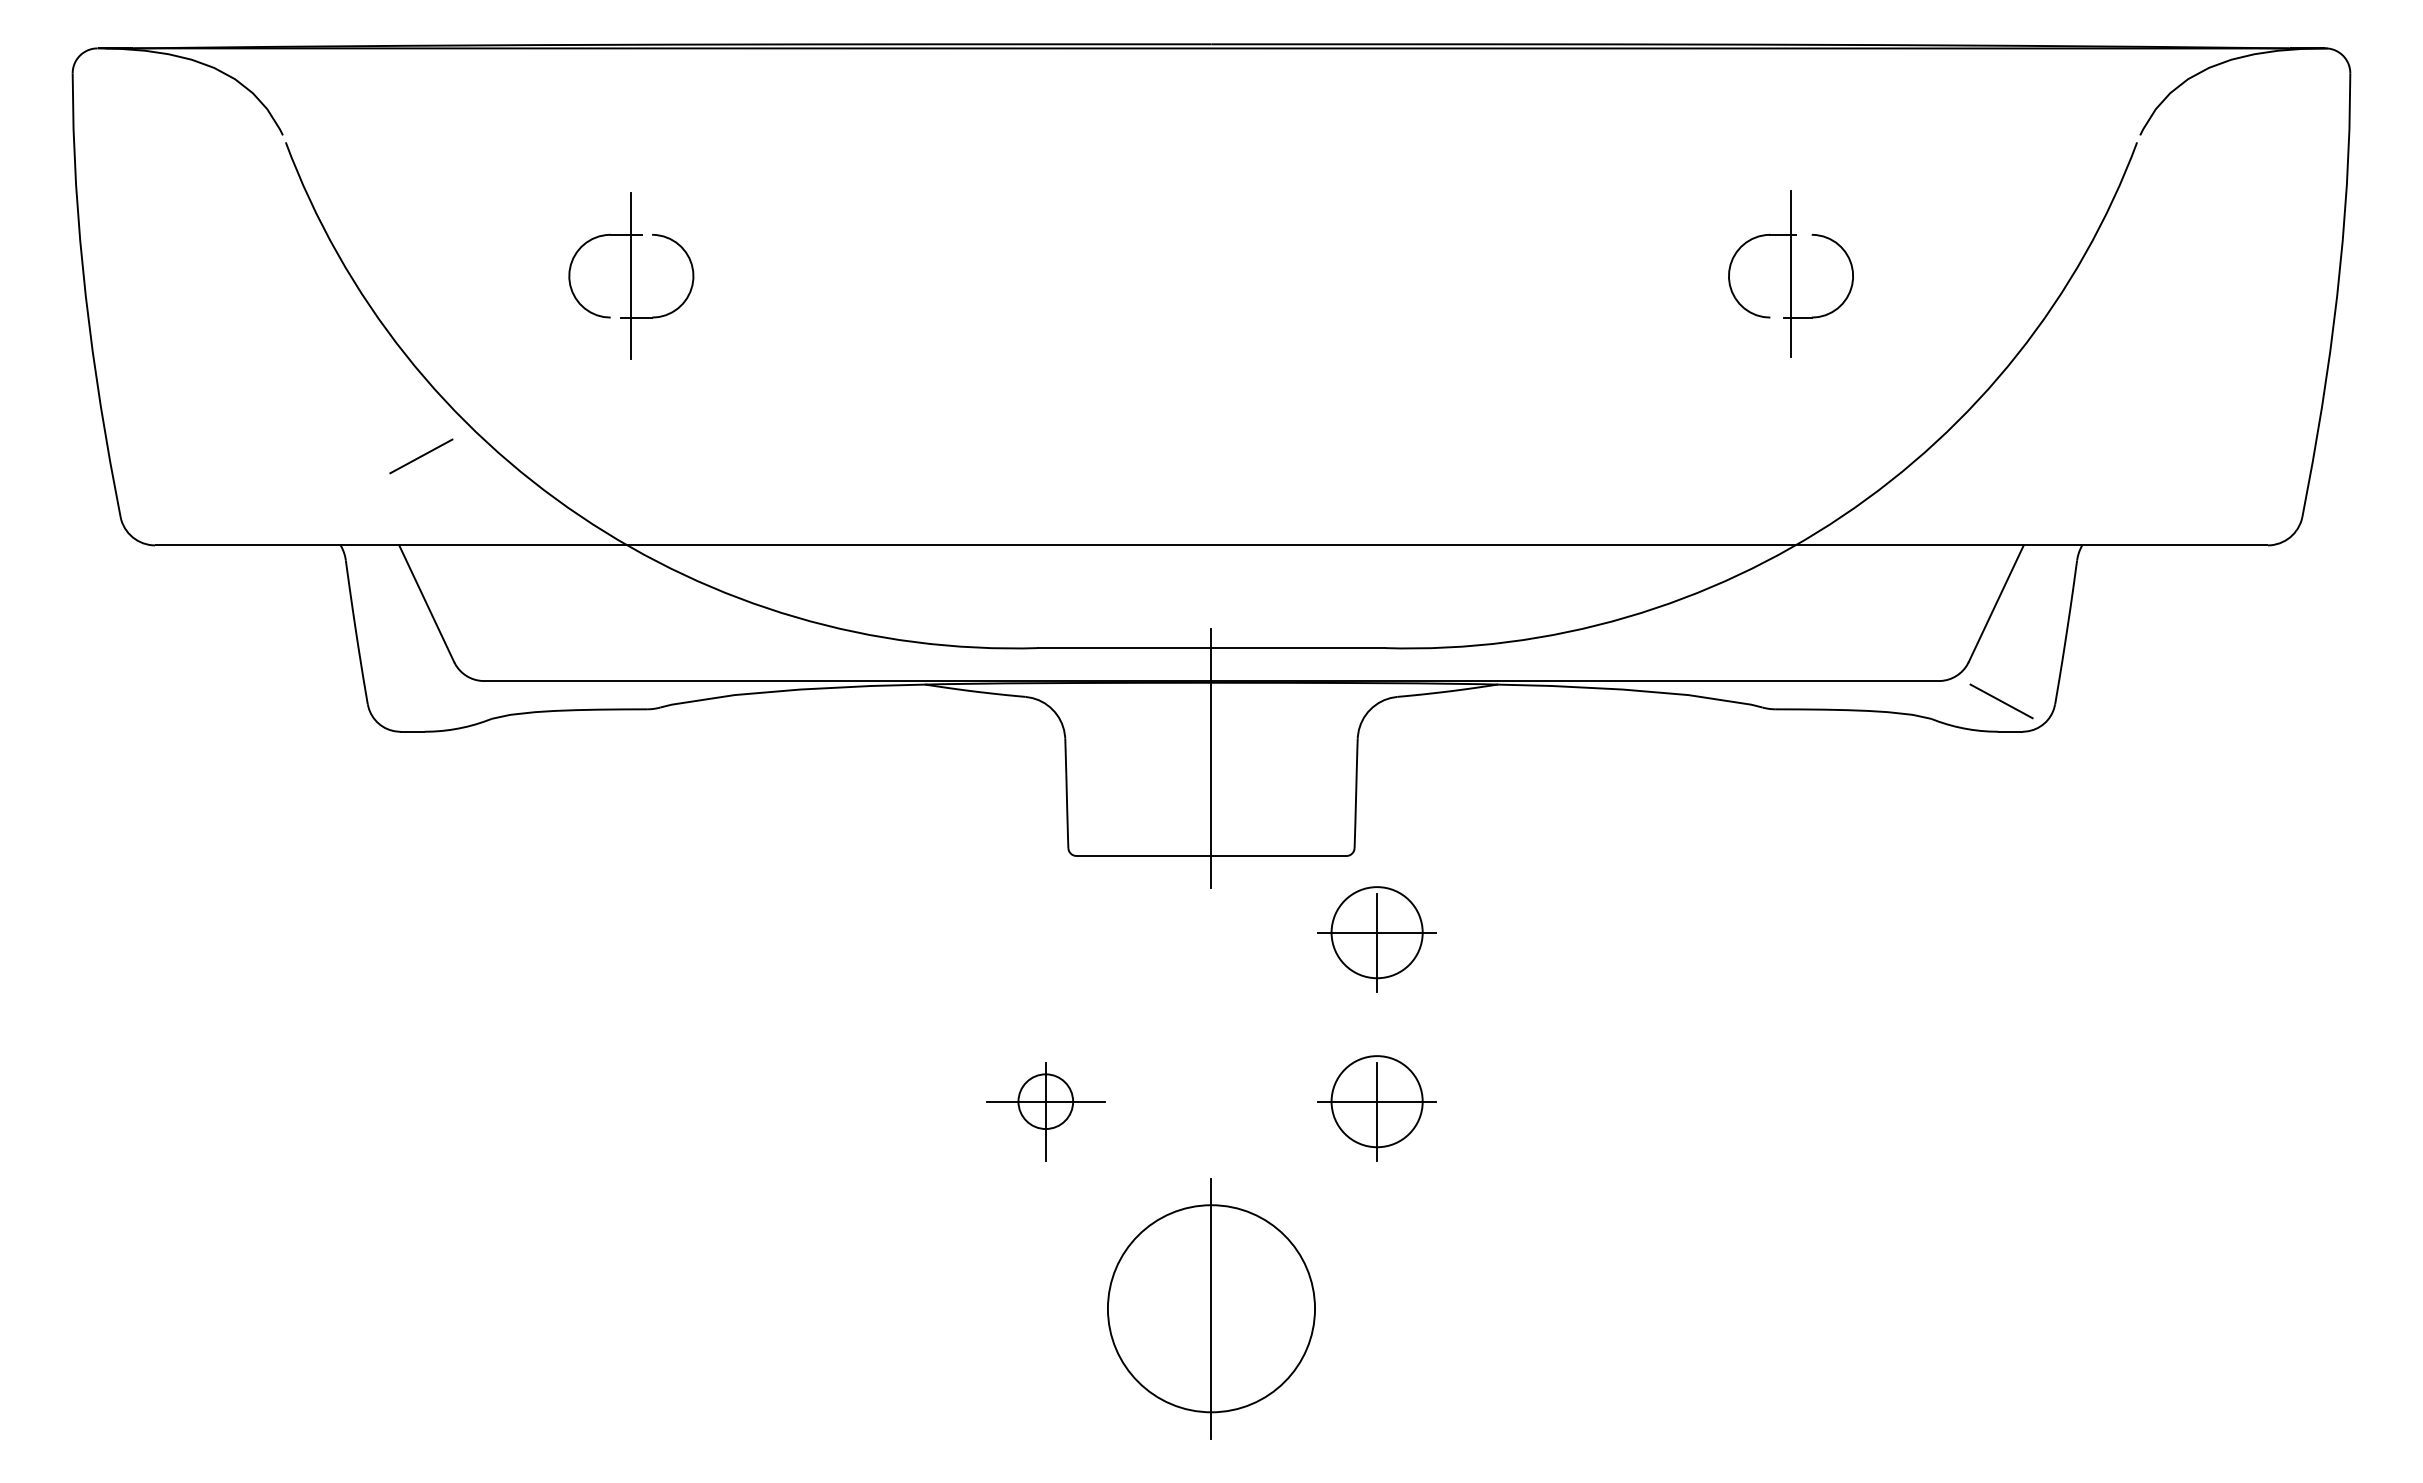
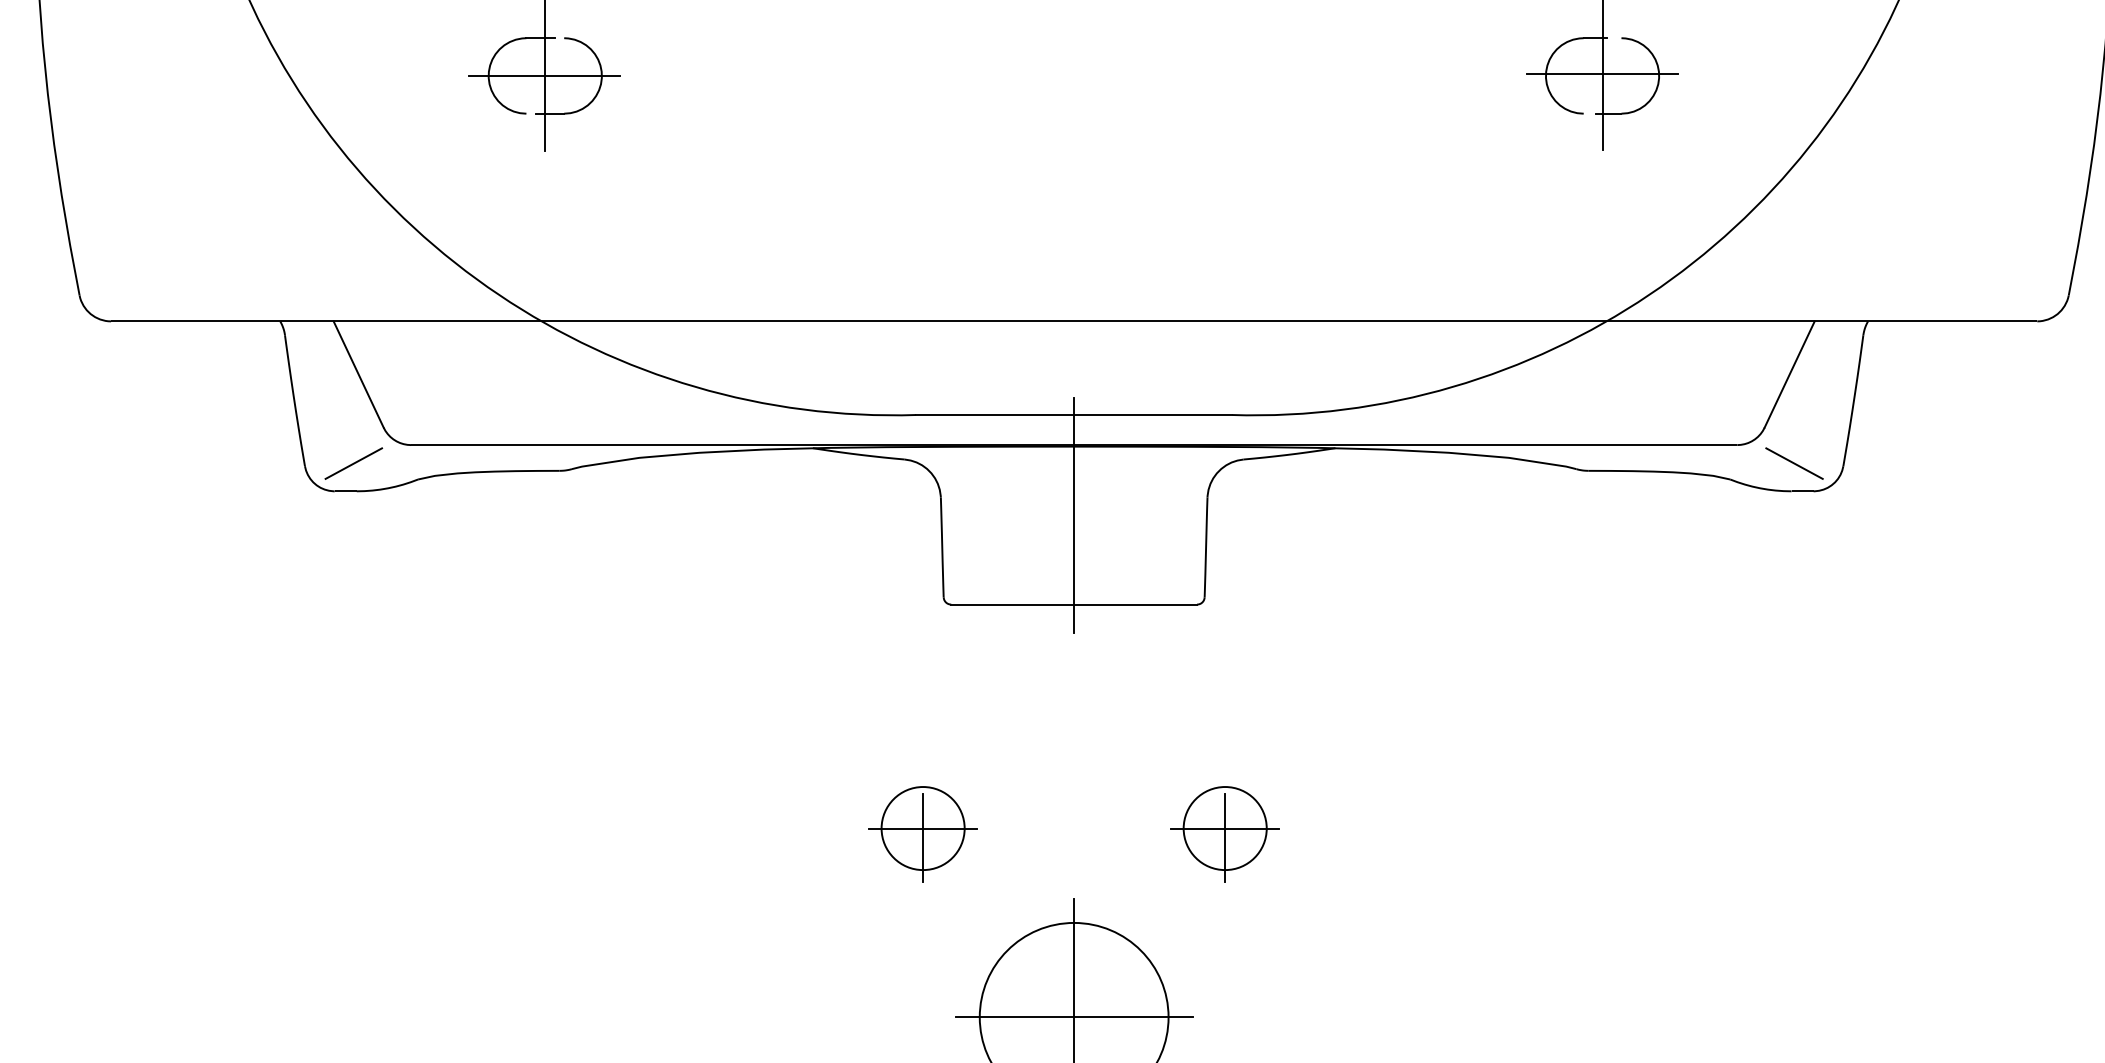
line: (1790, 274) -> (1602, 74), added
line: (630, 276) -> (544, 76), added
line: (421, 456) -> (353, 463), moved
part: (1376, 939) -> (1224, 680), removed
circle: (1045, 1101) -> (922, 828), size x1.67
line: (1211, 1308) -> (1074, 1017), added

